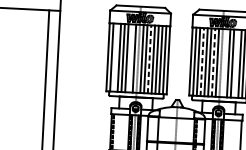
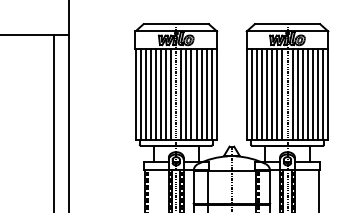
line: (115, 57) -> (145, 93), added
line: (130, 57) -> (166, 93), added
line: (149, 59) -> (191, 94), dashed -> solid
line: (202, 62) -> (262, 94), dashed -> solid
line: (213, 62) -> (277, 94), dashed -> solid
line: (224, 62) -> (292, 93), added
line: (236, 63) -> (307, 93), added

